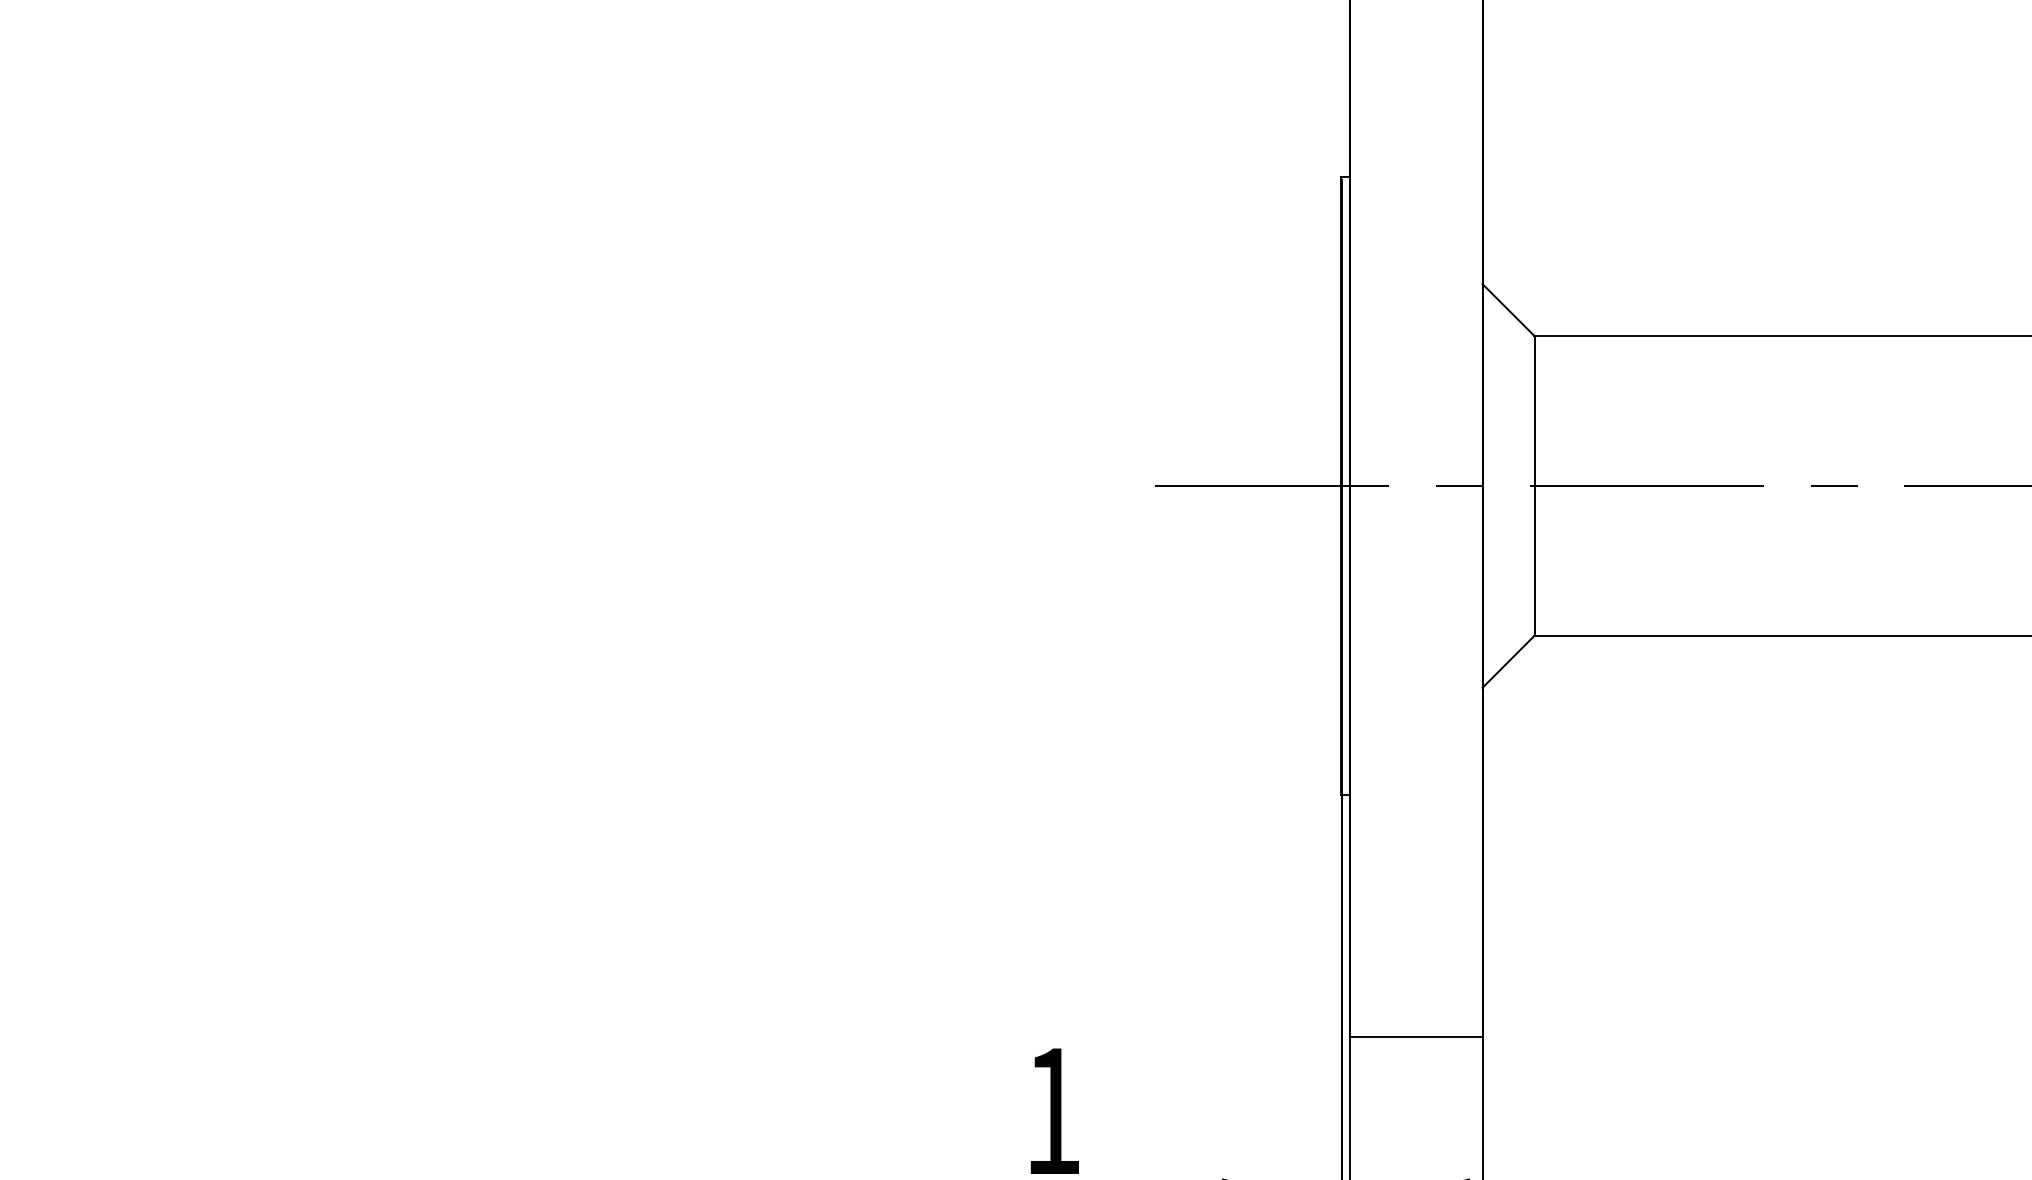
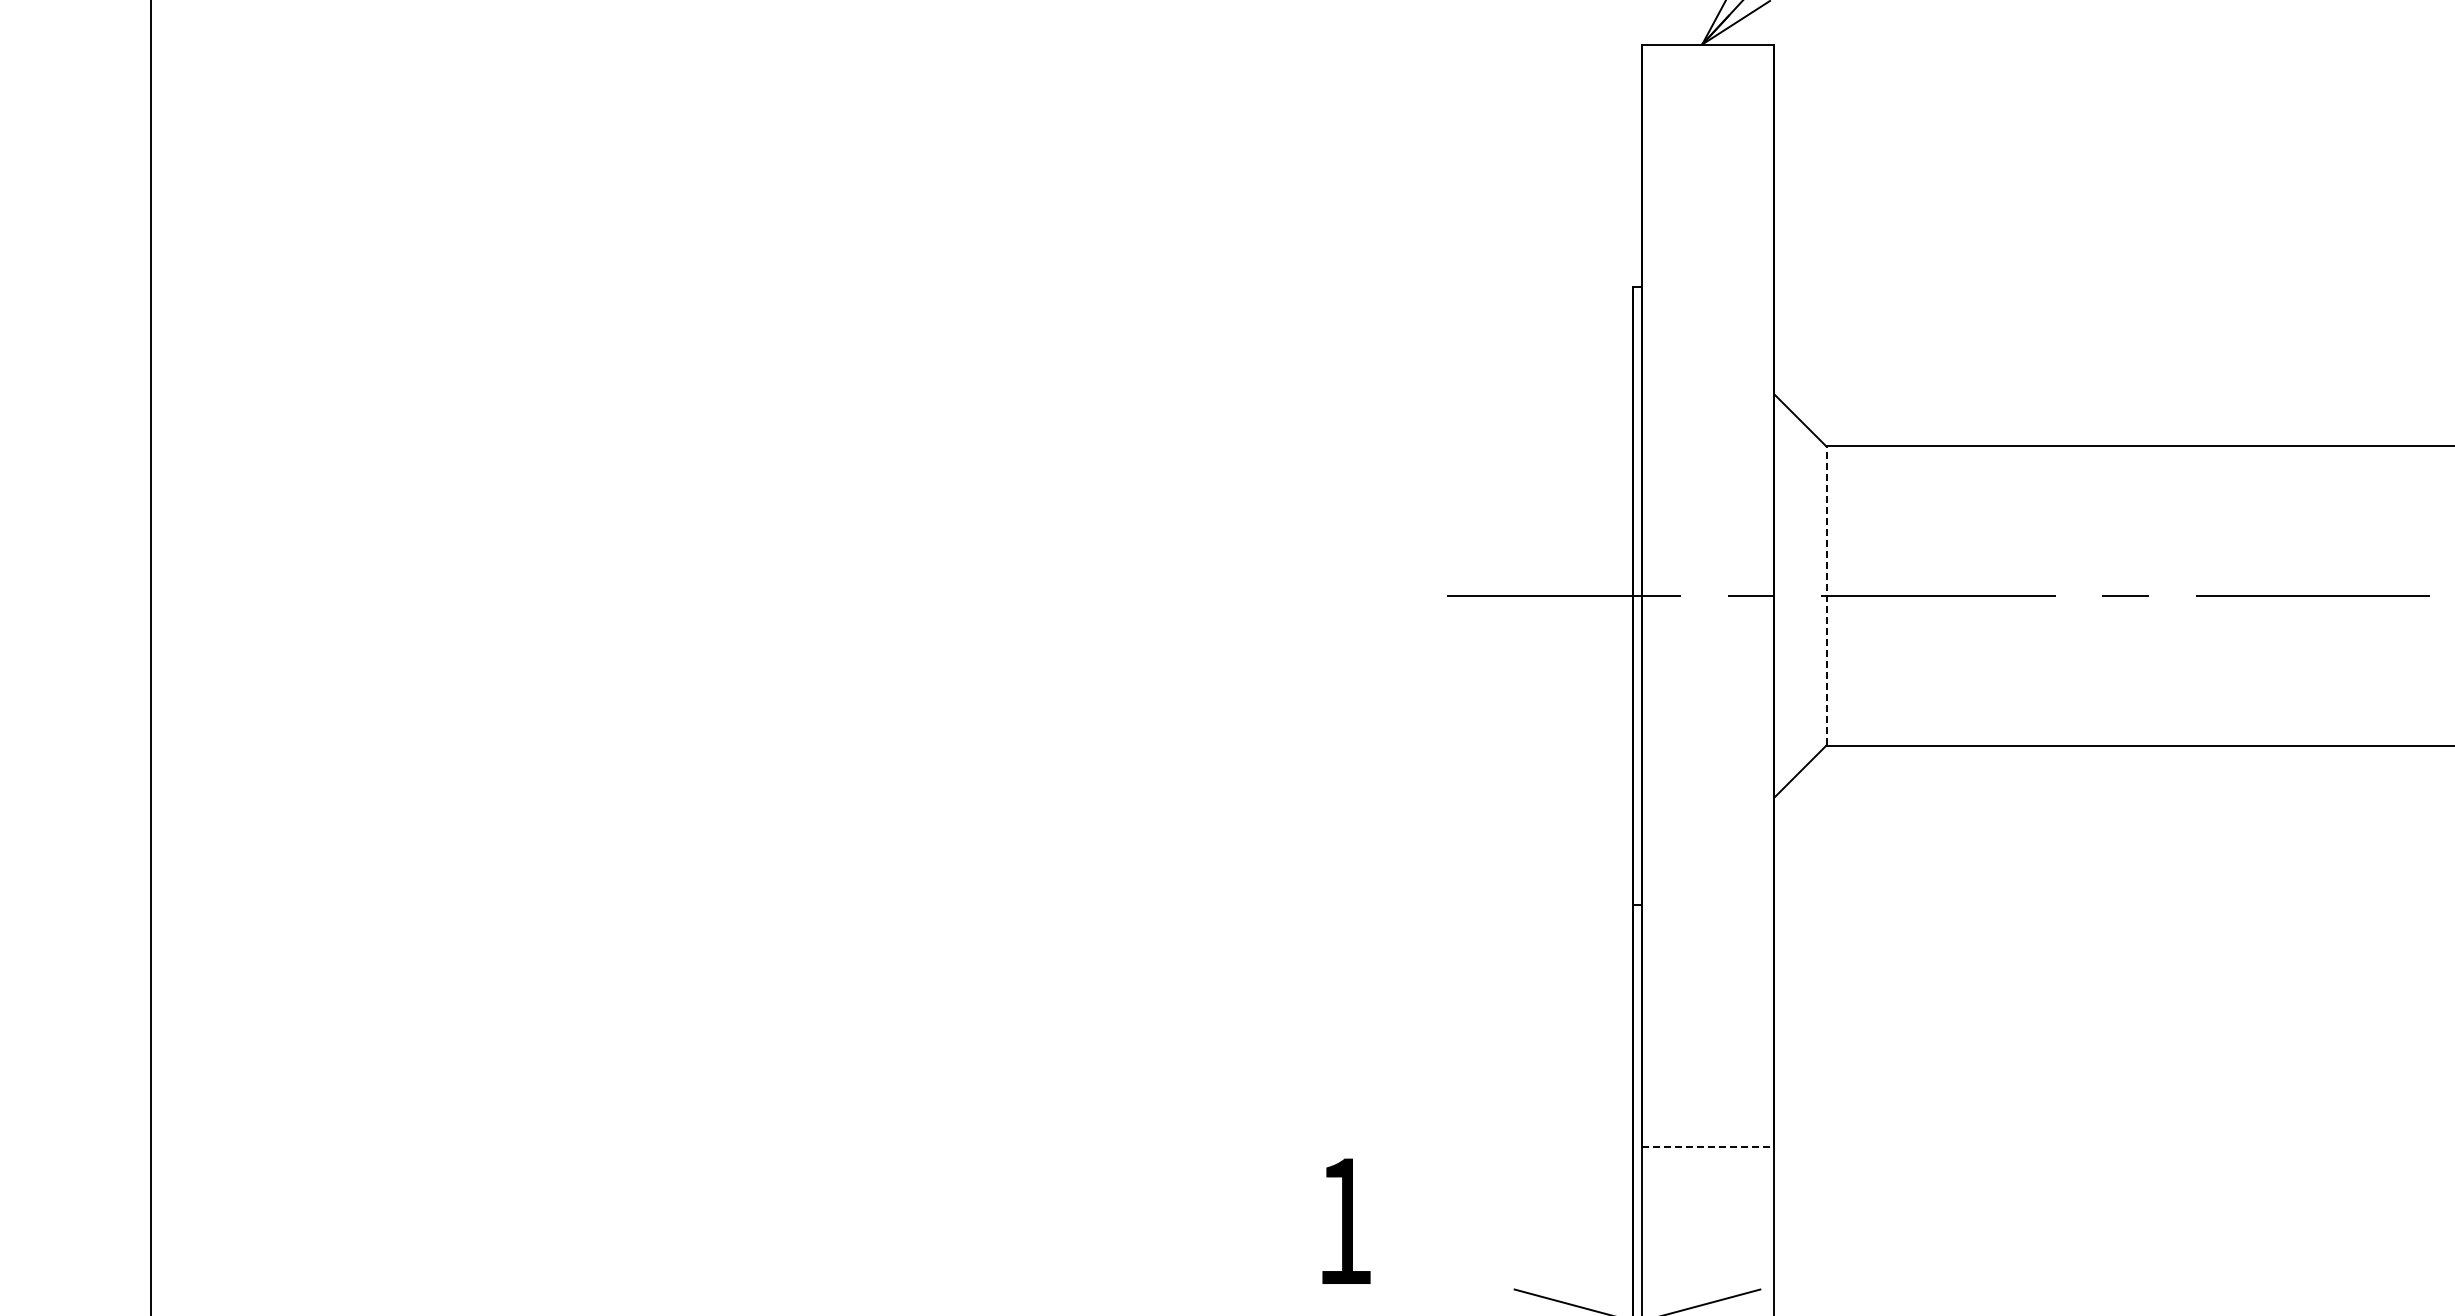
line: (1535, 486) -> (1827, 596), solid -> dashed
line: (1416, 1037) -> (1708, 1147), solid -> dashed

